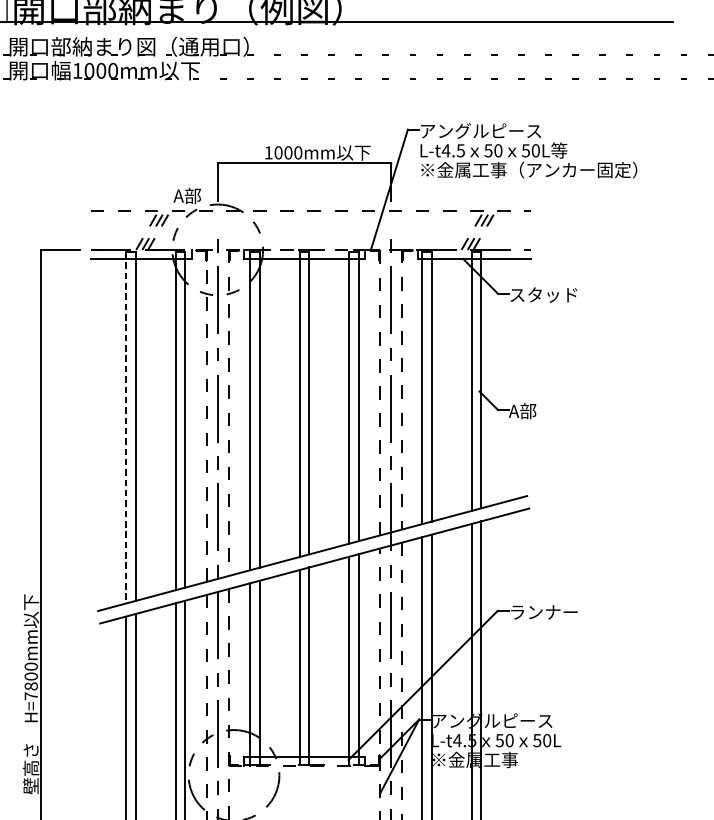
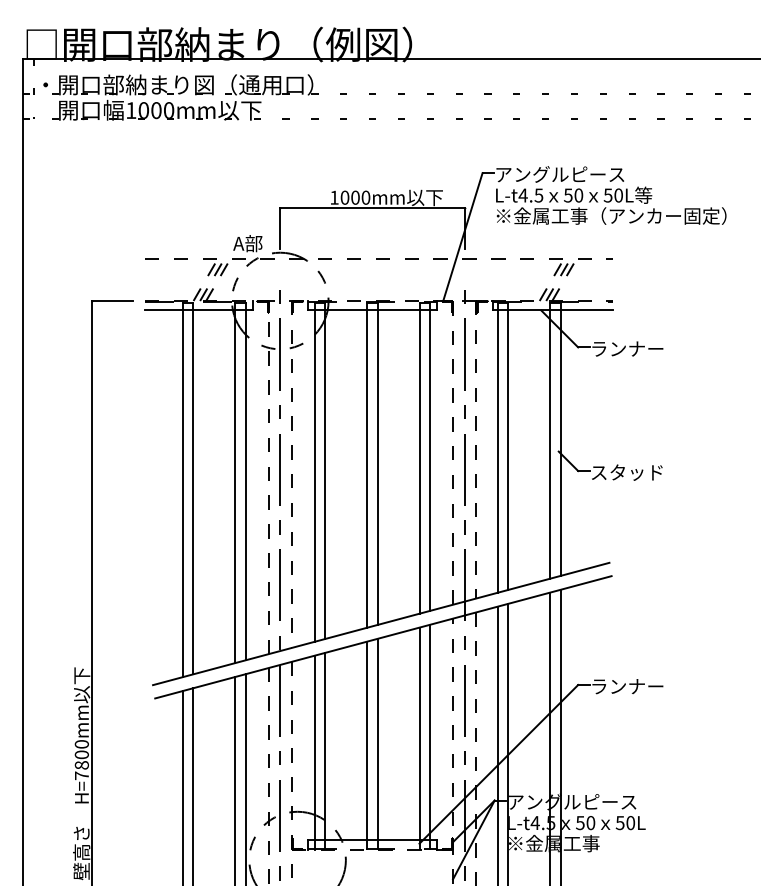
text: (544, 294) -> (627, 348), スタッド -> ランナー
text: (543, 411) -> (626, 472), A部 -> スタッド
line: (125, 428) -> (182, 490), dashed -> solid

